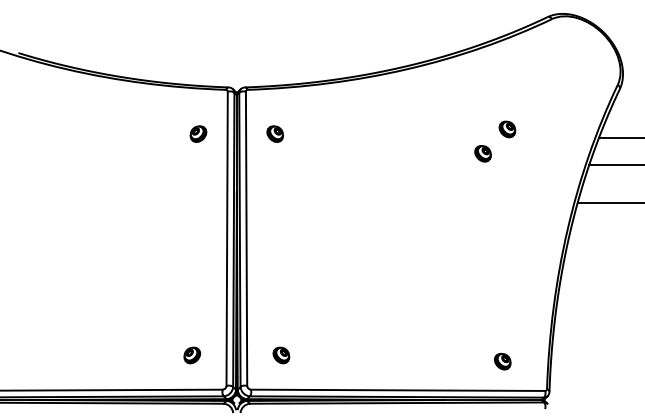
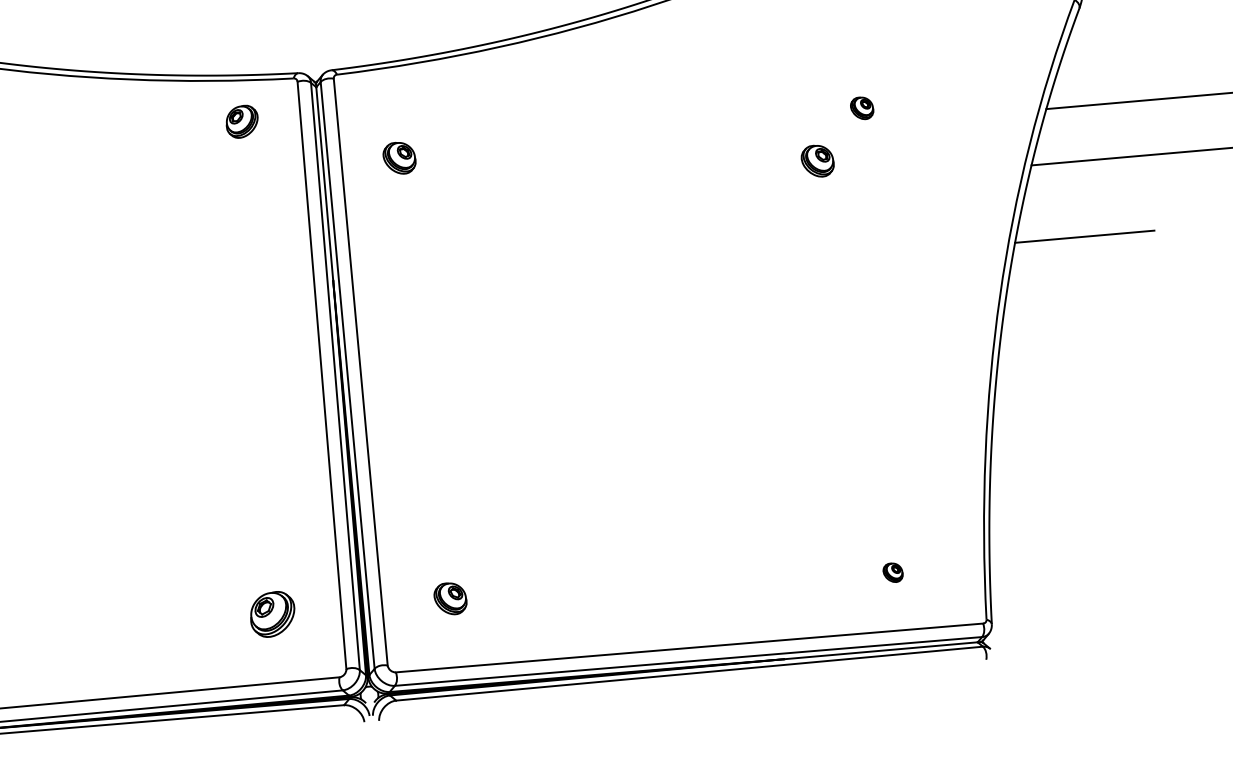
part: (507, 129) -> (862, 108), size x0.7
part: (198, 133) -> (242, 120), moved
part: (192, 355) -> (273, 614), size x1.4
part: (502, 361) -> (892, 572), size x0.6

